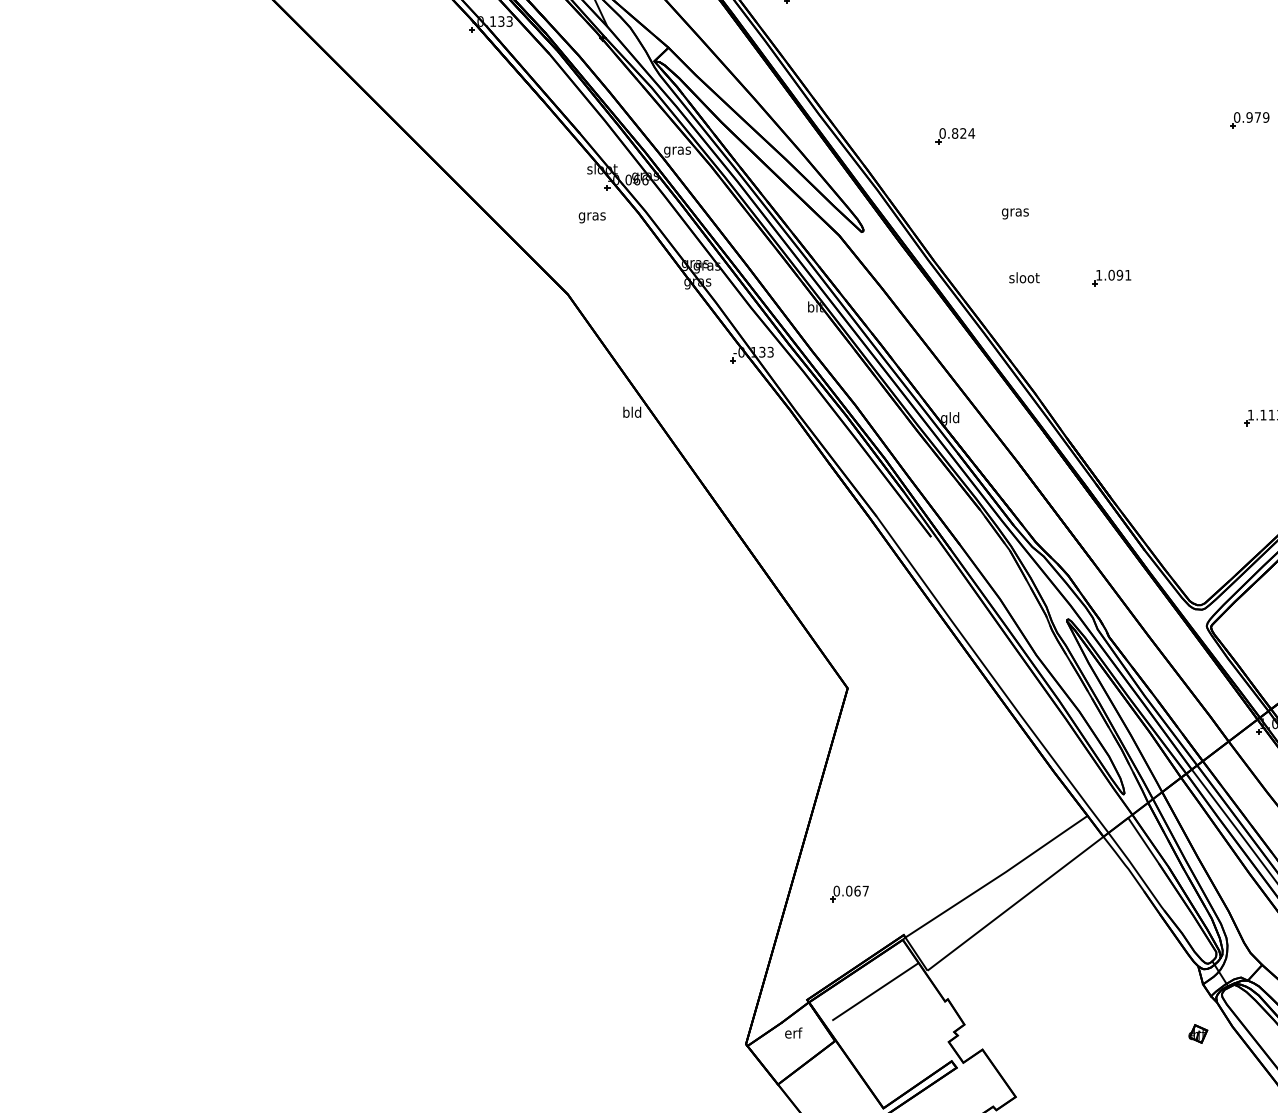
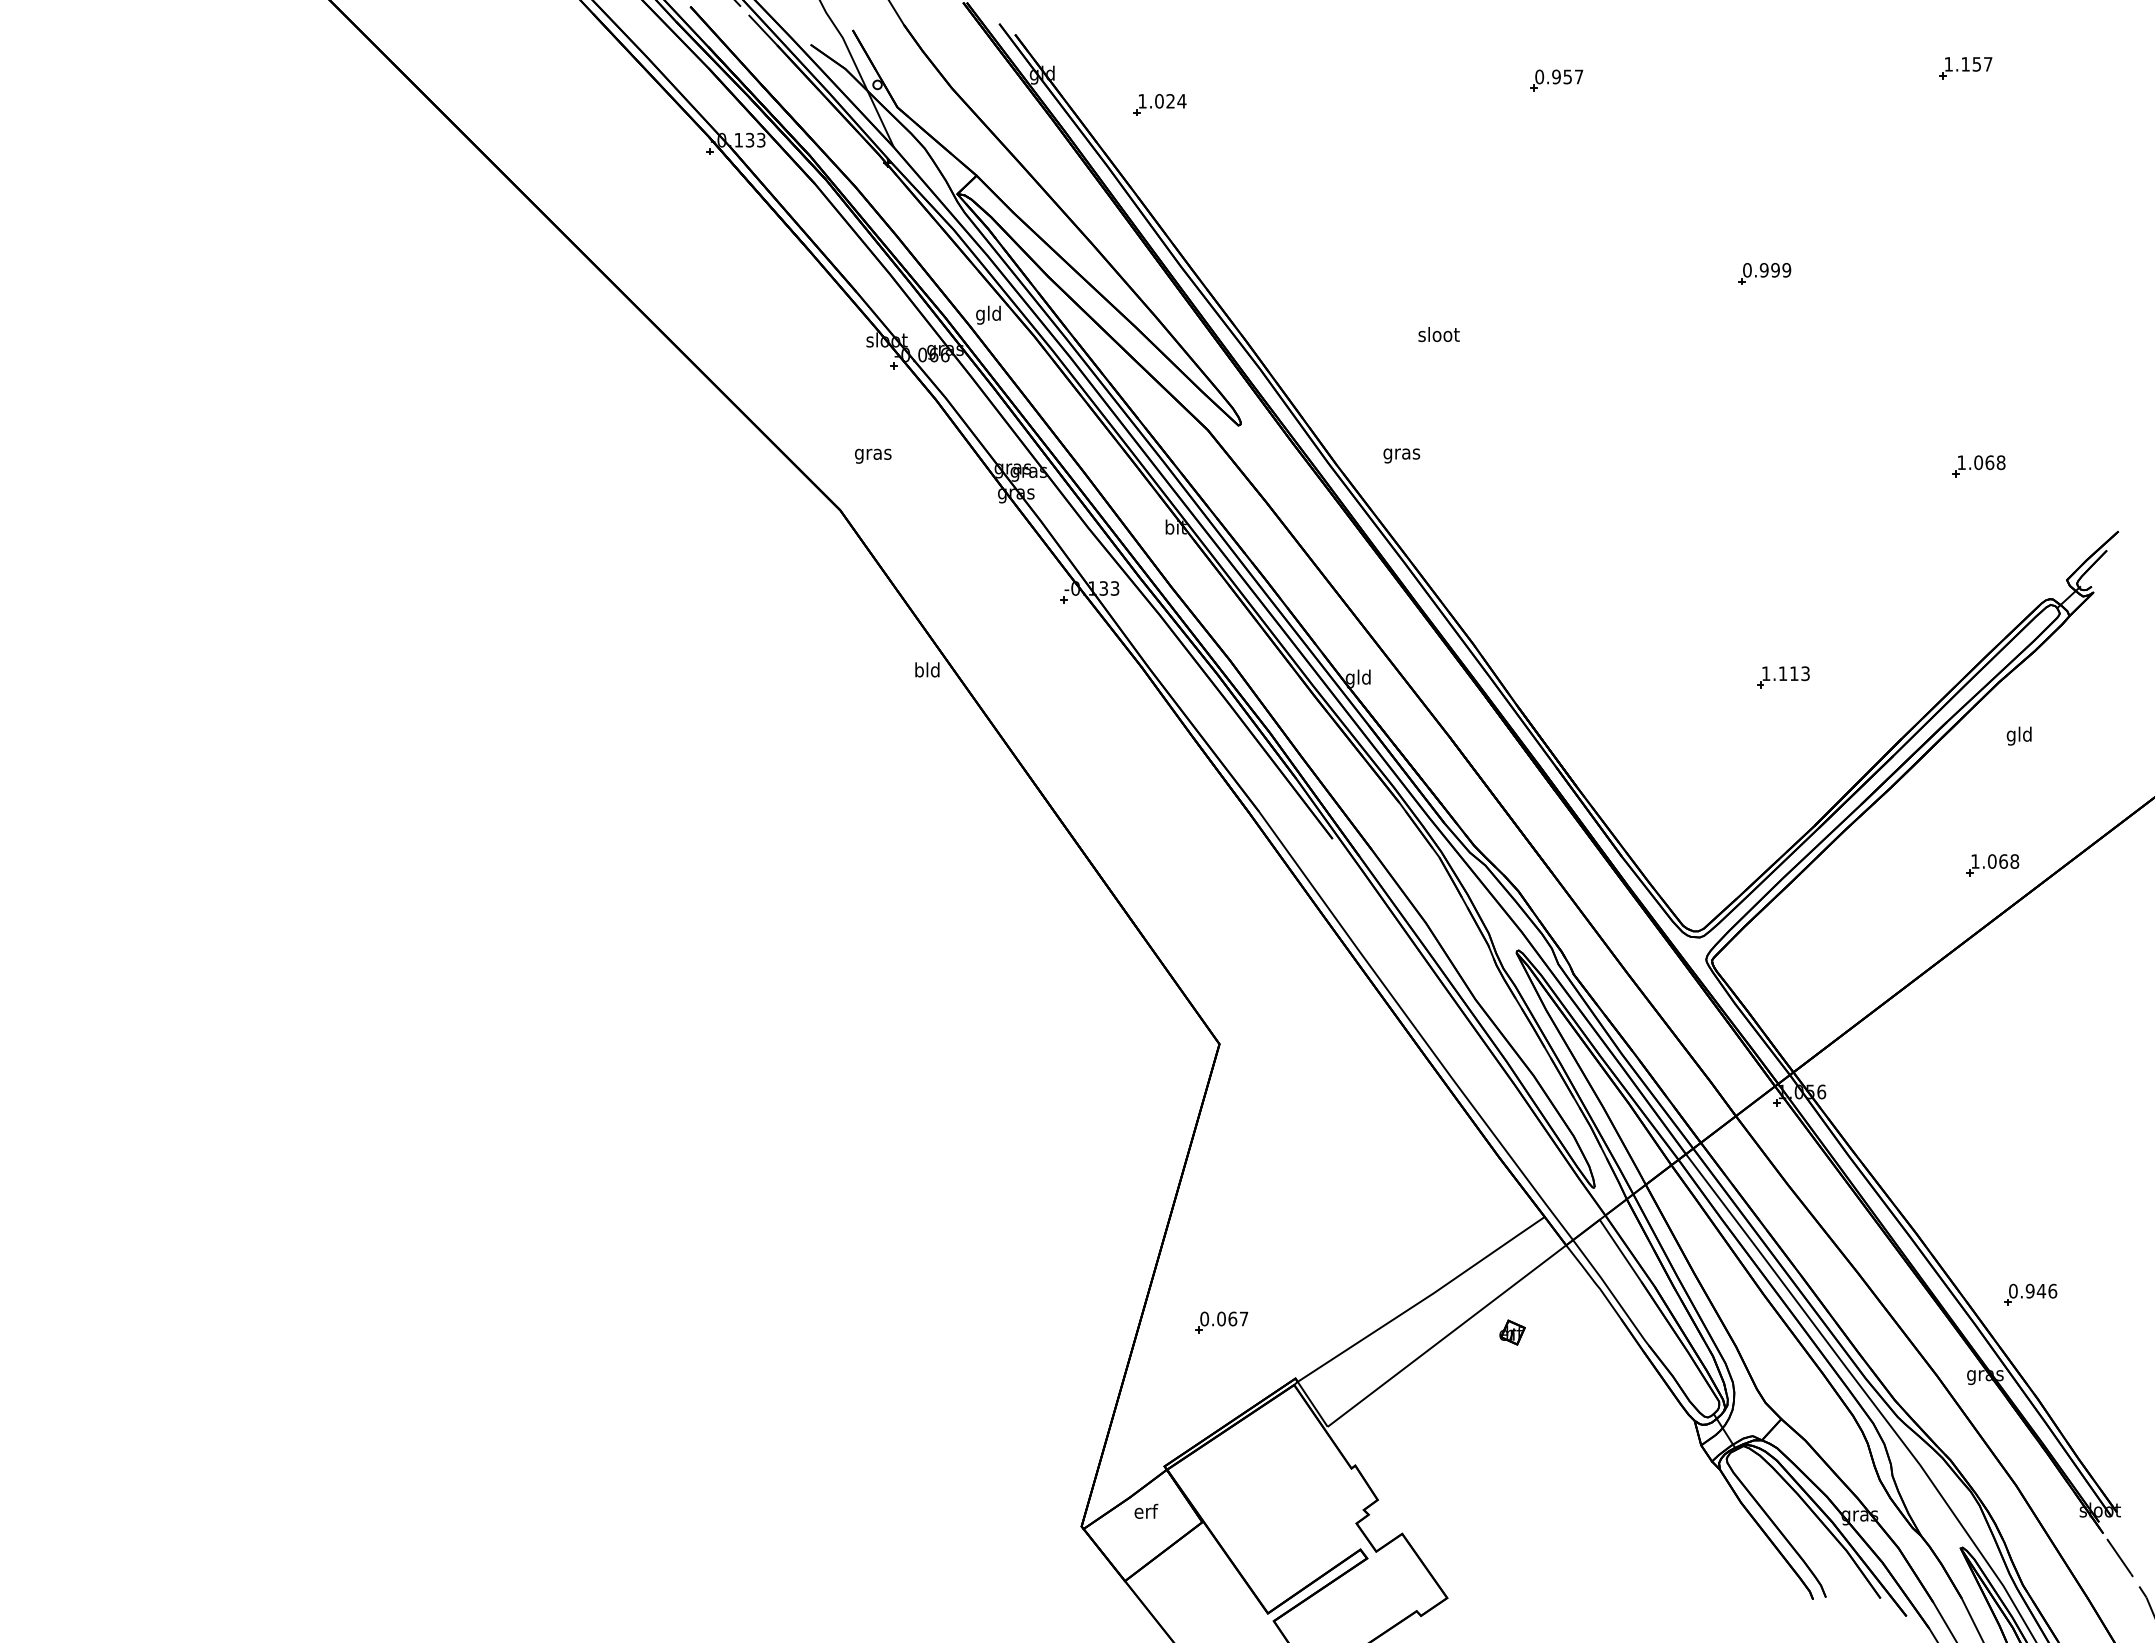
text: (1257, 116) -> (1775, 269), 0.979 -> 0.999
part: (955, 136) -> (1365, 295), removed
text: (677, 150) -> (988, 314), gras -> gld
text: (1015, 213) -> (1401, 455), moved
text: (592, 217) -> (873, 455), moved
text: (1024, 277) -> (1438, 334), moved
part: (1111, 277) -> (1577, 487), removed
line: (875, 991) -> (1256, 1455), removed
part: (1198, 1033) -> (1512, 1332), moved

